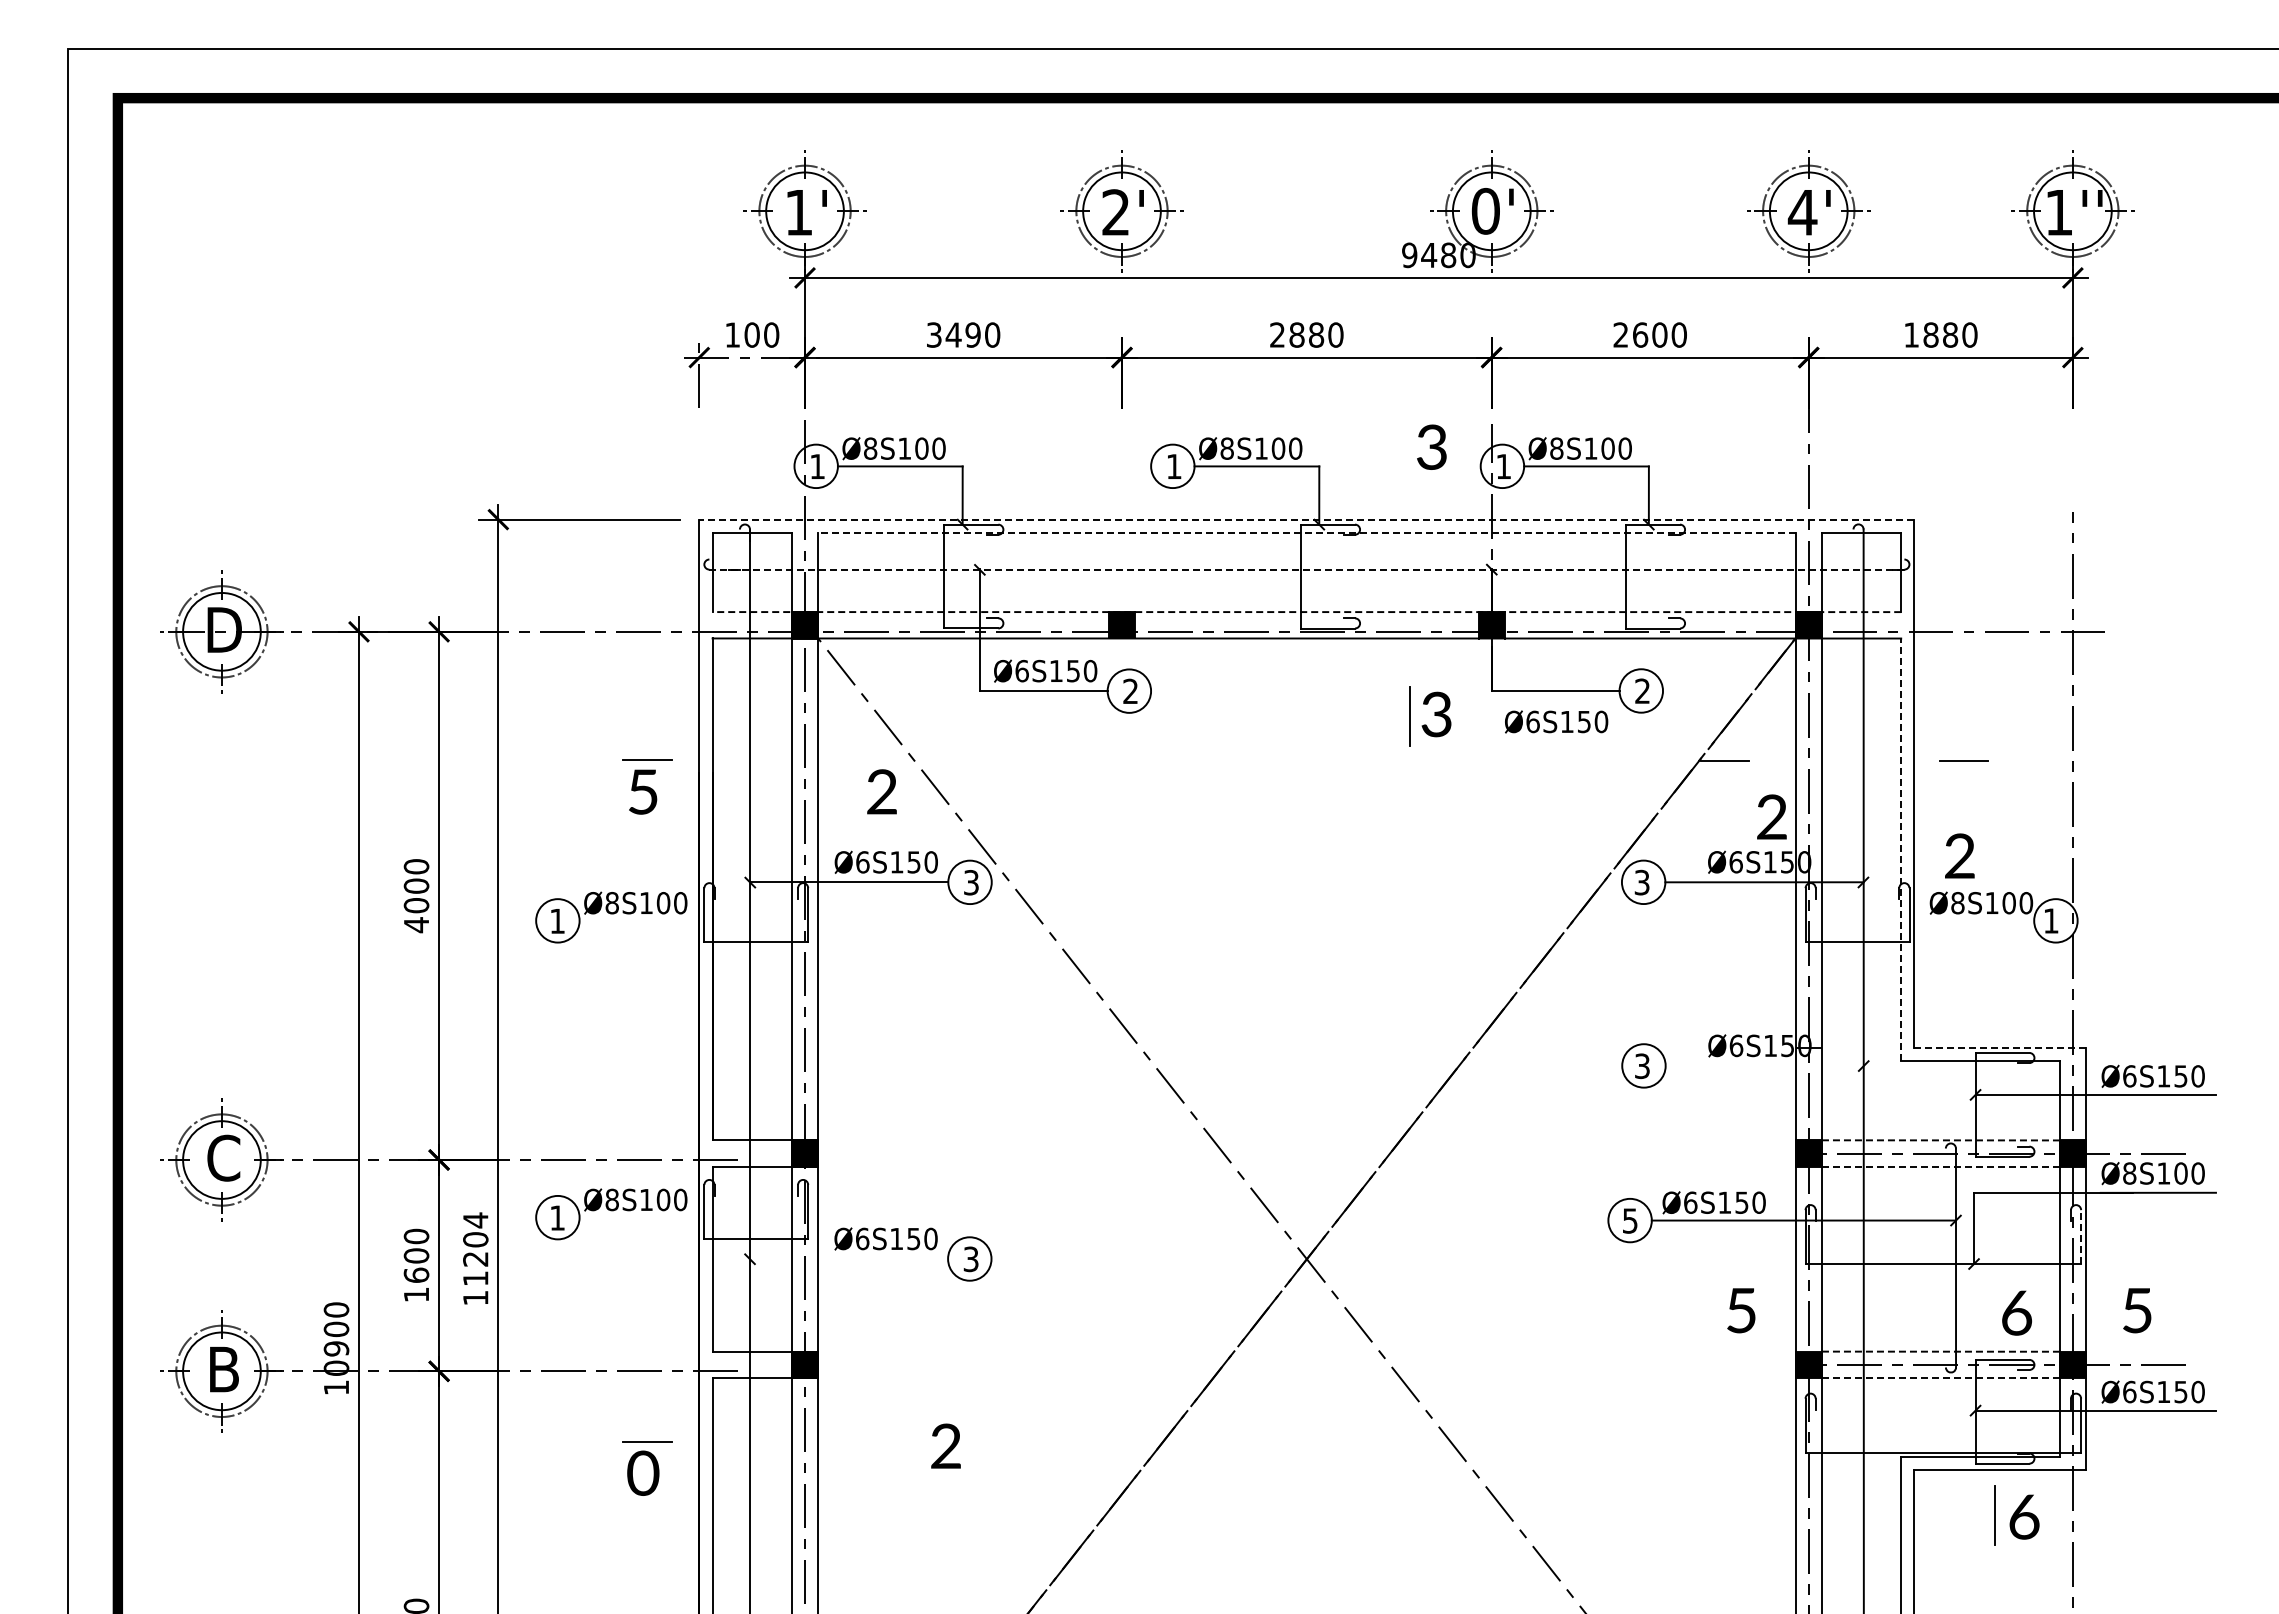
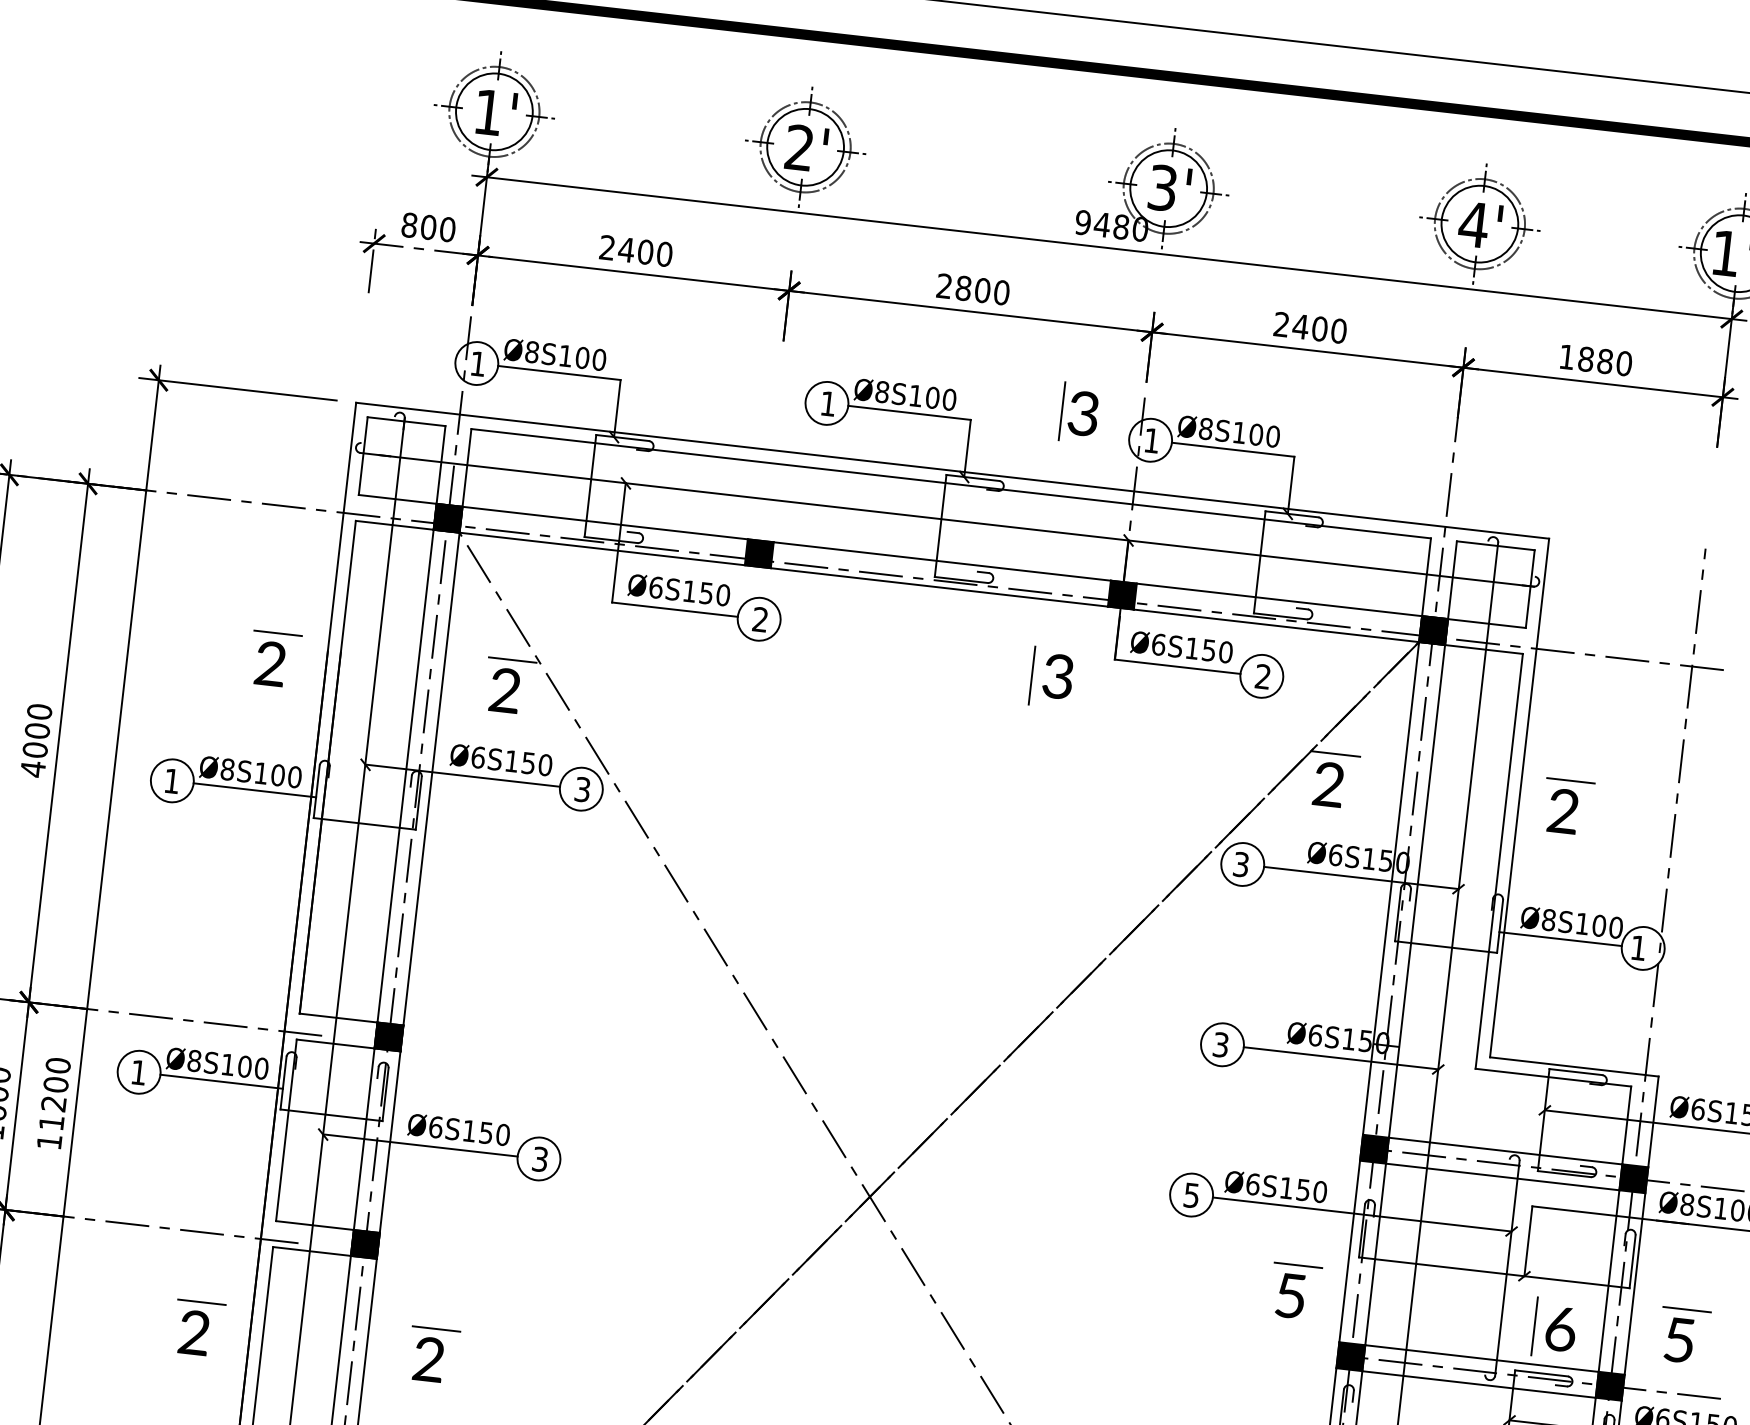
text: (1485, 211) -> (1162, 188), 0' -> 3'
text: (732, 334) -> (409, 224), 100 -> 800
text: (953, 334) -> (626, 249), 3490 -> 2400
text: (1316, 334) -> (982, 290), 2880 -> 2800
text: (1640, 334) -> (1300, 326), 2600 -> 2400
line: (1410, 446) -> (1062, 410), added
line: (1306, 519) -> (952, 470), dashed -> solid
line: (1306, 532) -> (950, 483), dashed -> solid
line: (1307, 569) -> (947, 519), dashed -> solid
line: (1306, 612) -> (941, 561), dashed -> solid
text: (1556, 721) -> (1181, 646), moved
line: (886, 760) -> (512, 660), added
text: (642, 791) -> (269, 663), 5 -> 2
text: (1771, 816) -> (1328, 783), moved
line: (1901, 849) -> (1499, 861), dashed -> solid
text: (1959, 855) -> (1563, 810), moved
line: (641, 920) -> (254, 789), added
line: (1971, 920) -> (1560, 938), added
line: (2000, 1047) -> (1574, 1066), dashed -> solid
line: (1764, 1065) -> (1340, 1057), added
line: (1940, 1140) -> (1505, 1151), dashed -> solid
line: (1940, 1166) -> (1502, 1176), dashed -> solid
line: (641, 1217) -> (221, 1081), added
text: (475, 1220) -> (57, 1065), 11204 -> 11200
line: (2081, 1237) -> (1632, 1262), dashed -> solid
line: (848, 1259) -> (419, 1145), added
line: (1745, 1279) -> (1298, 1265), added
line: (2141, 1279) -> (1687, 1310), added
line: (1990, 1312) -> (1535, 1325), added
line: (1940, 1351) -> (1481, 1358), dashed -> solid
line: (1940, 1378) -> (1478, 1384), dashed -> solid
line: (886, 1441) -> (436, 1328), added
text: (945, 1445) -> (428, 1358), moved
text: (643, 1472) -> (194, 1332), 0 -> 2

